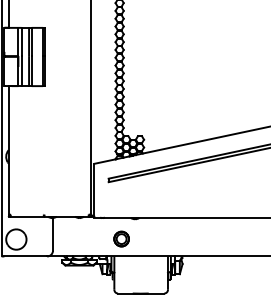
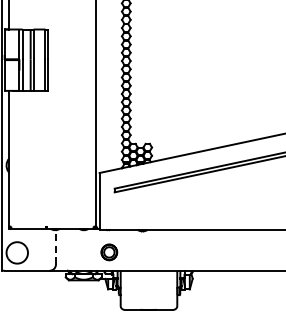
line: (53, 233) -> (56, 246), solid -> dashed
part: (121, 238) -> (109, 251), moved

